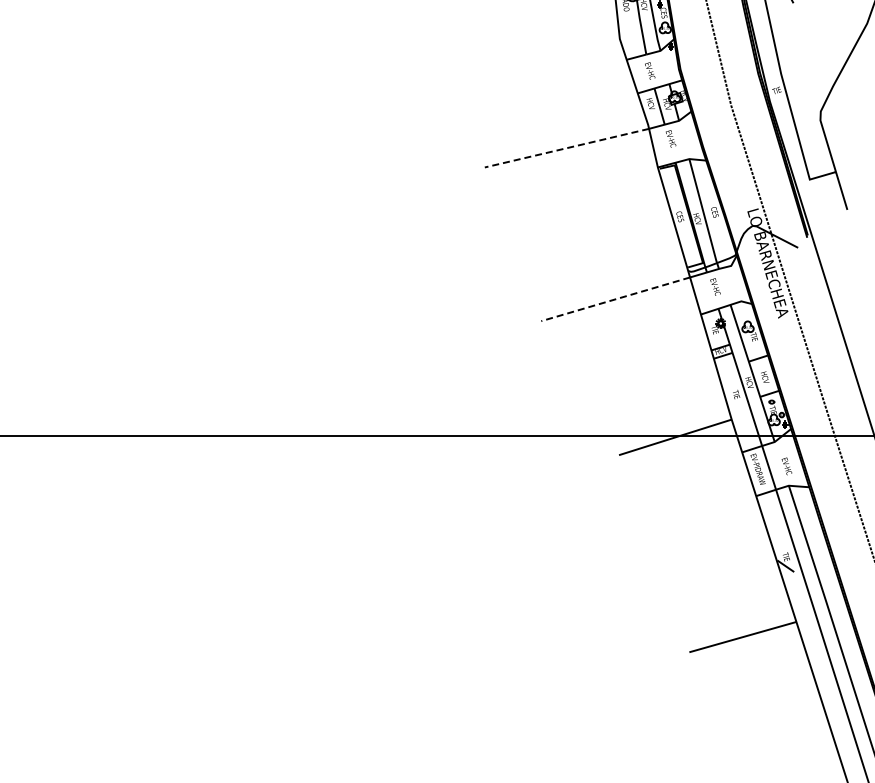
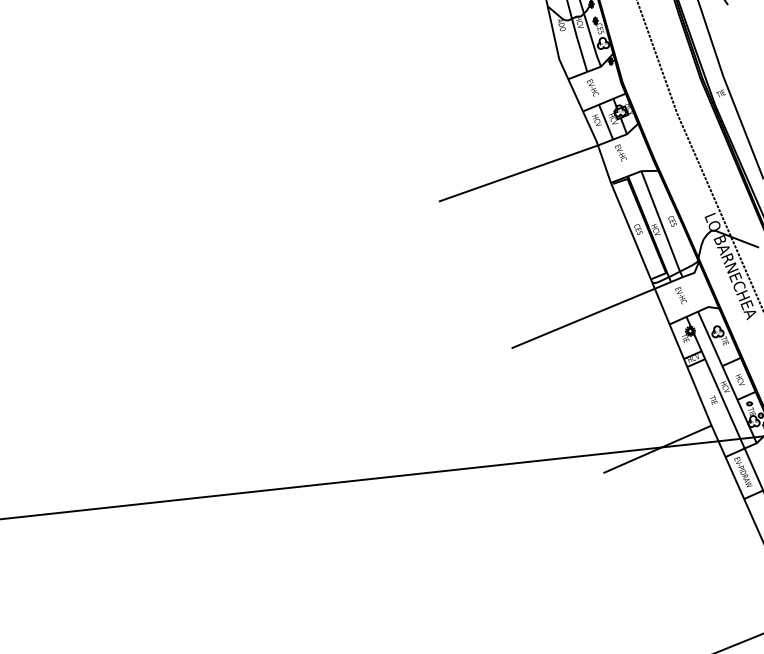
line: (566, 148) -> (518, 173), dashed -> solid
line: (615, 299) -> (583, 318), dashed -> solid

